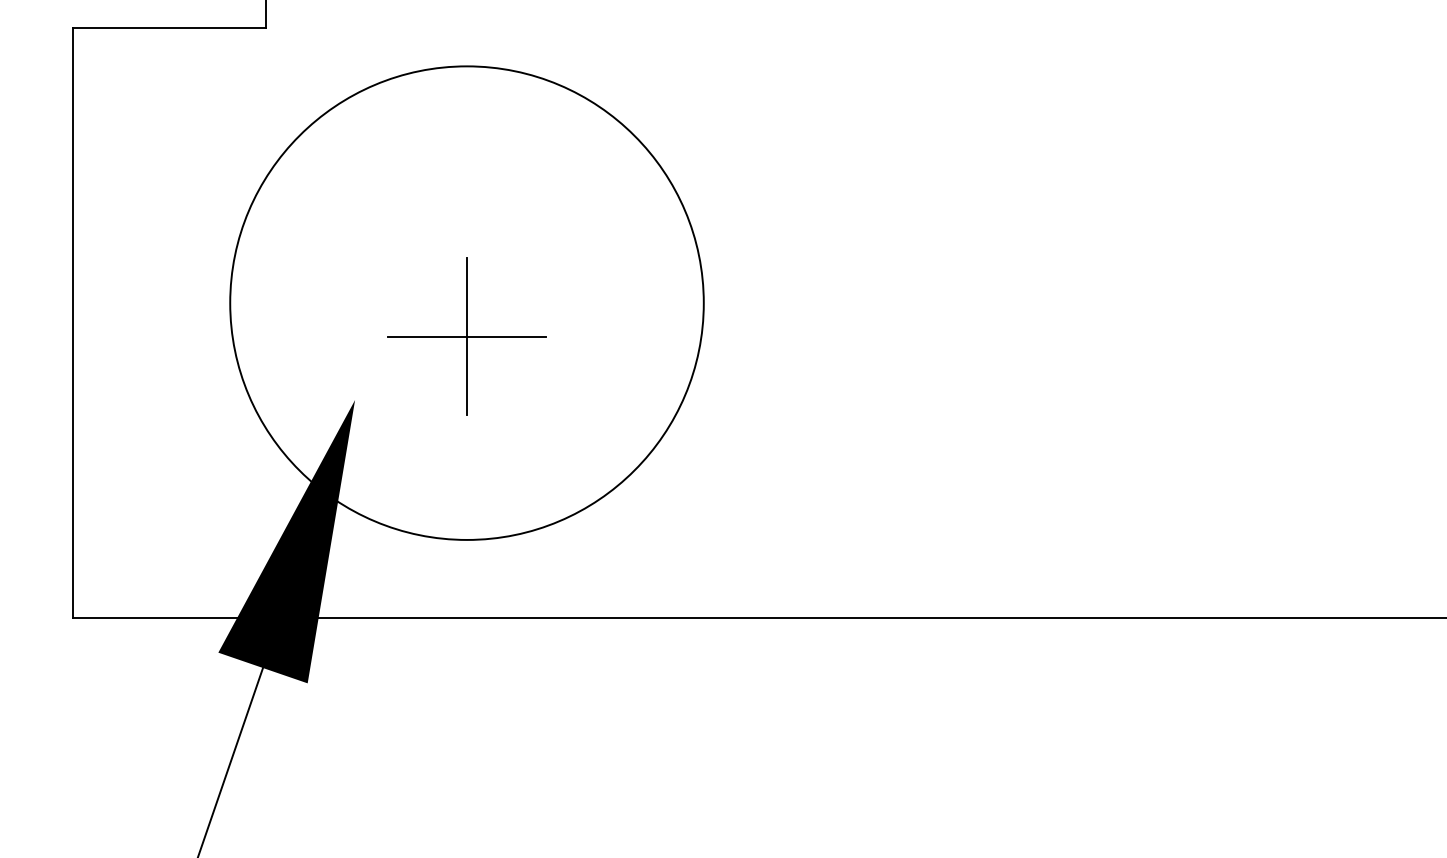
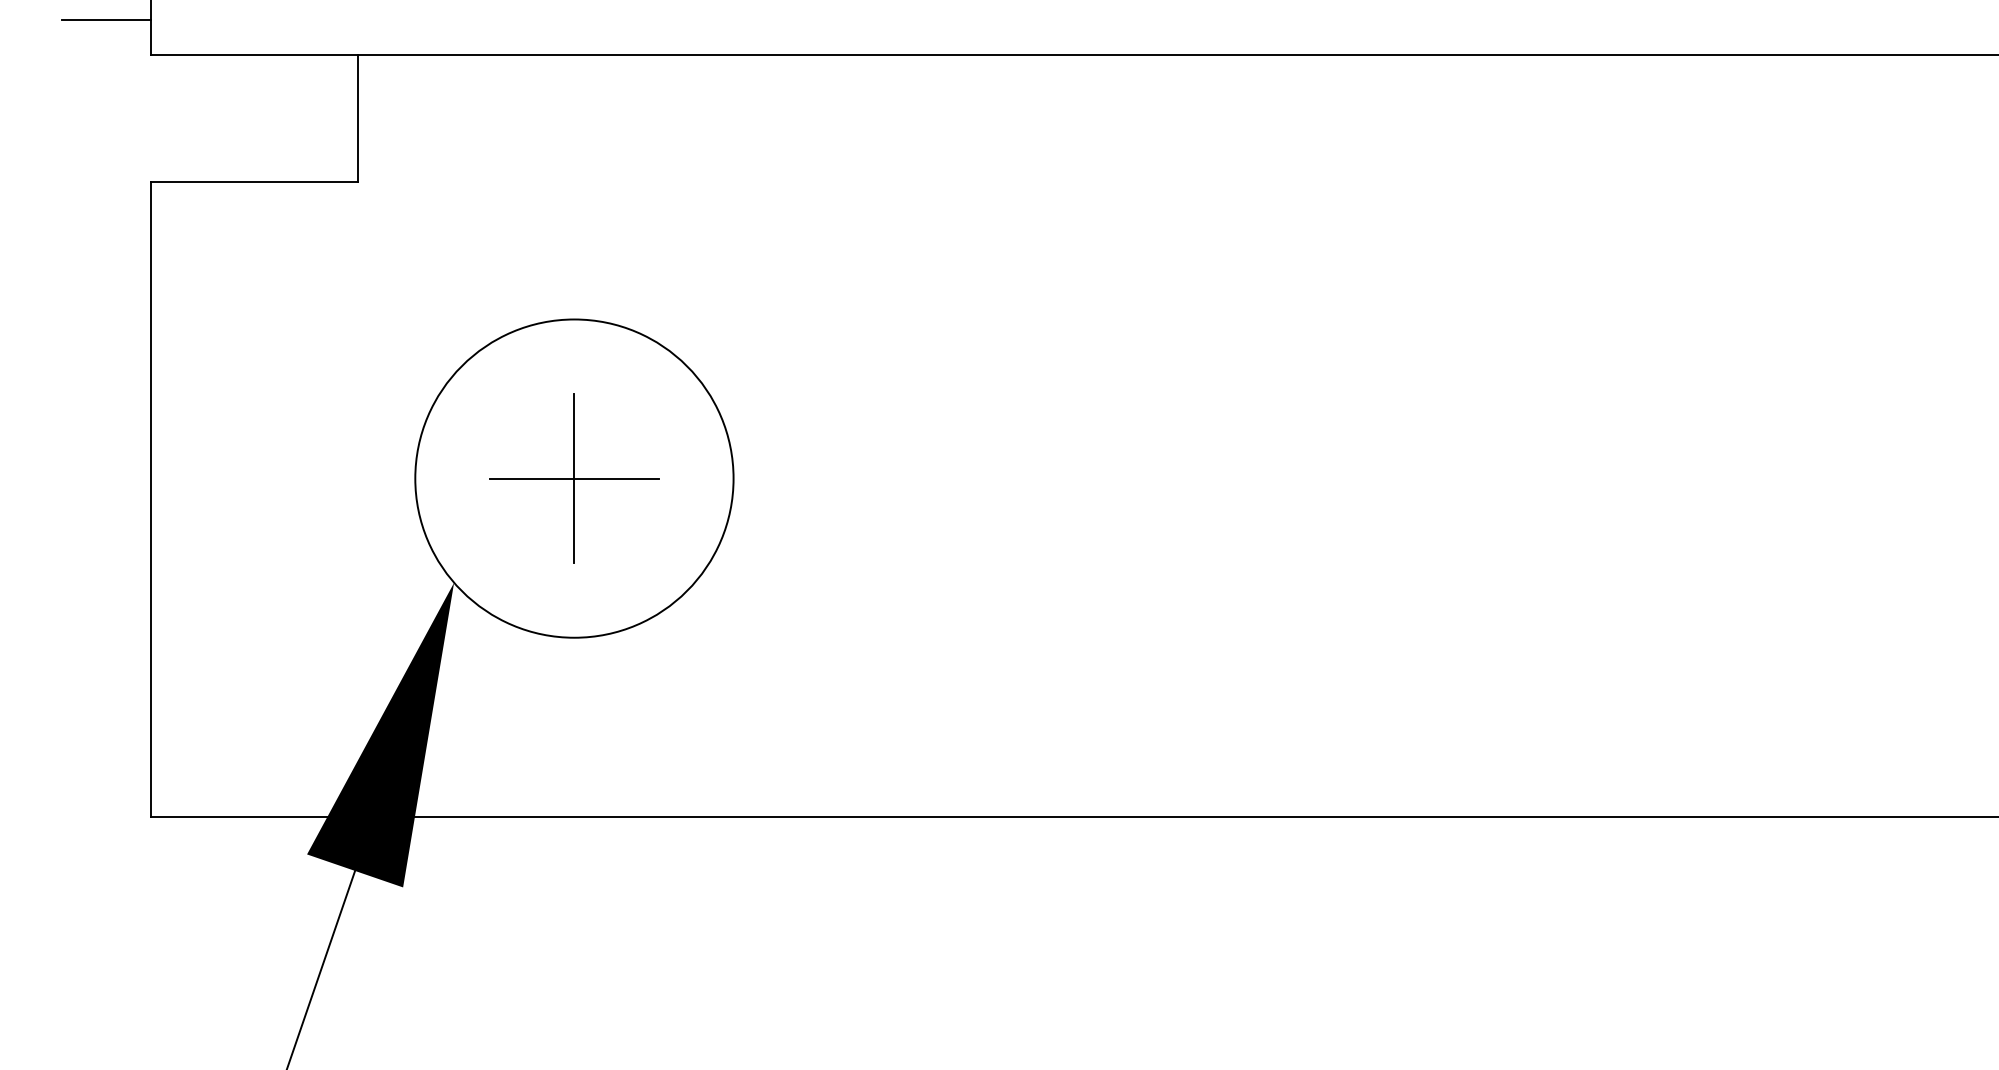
circle: (467, 303) -> (574, 478), size x0.62
part: (467, 336) -> (574, 478), moved

